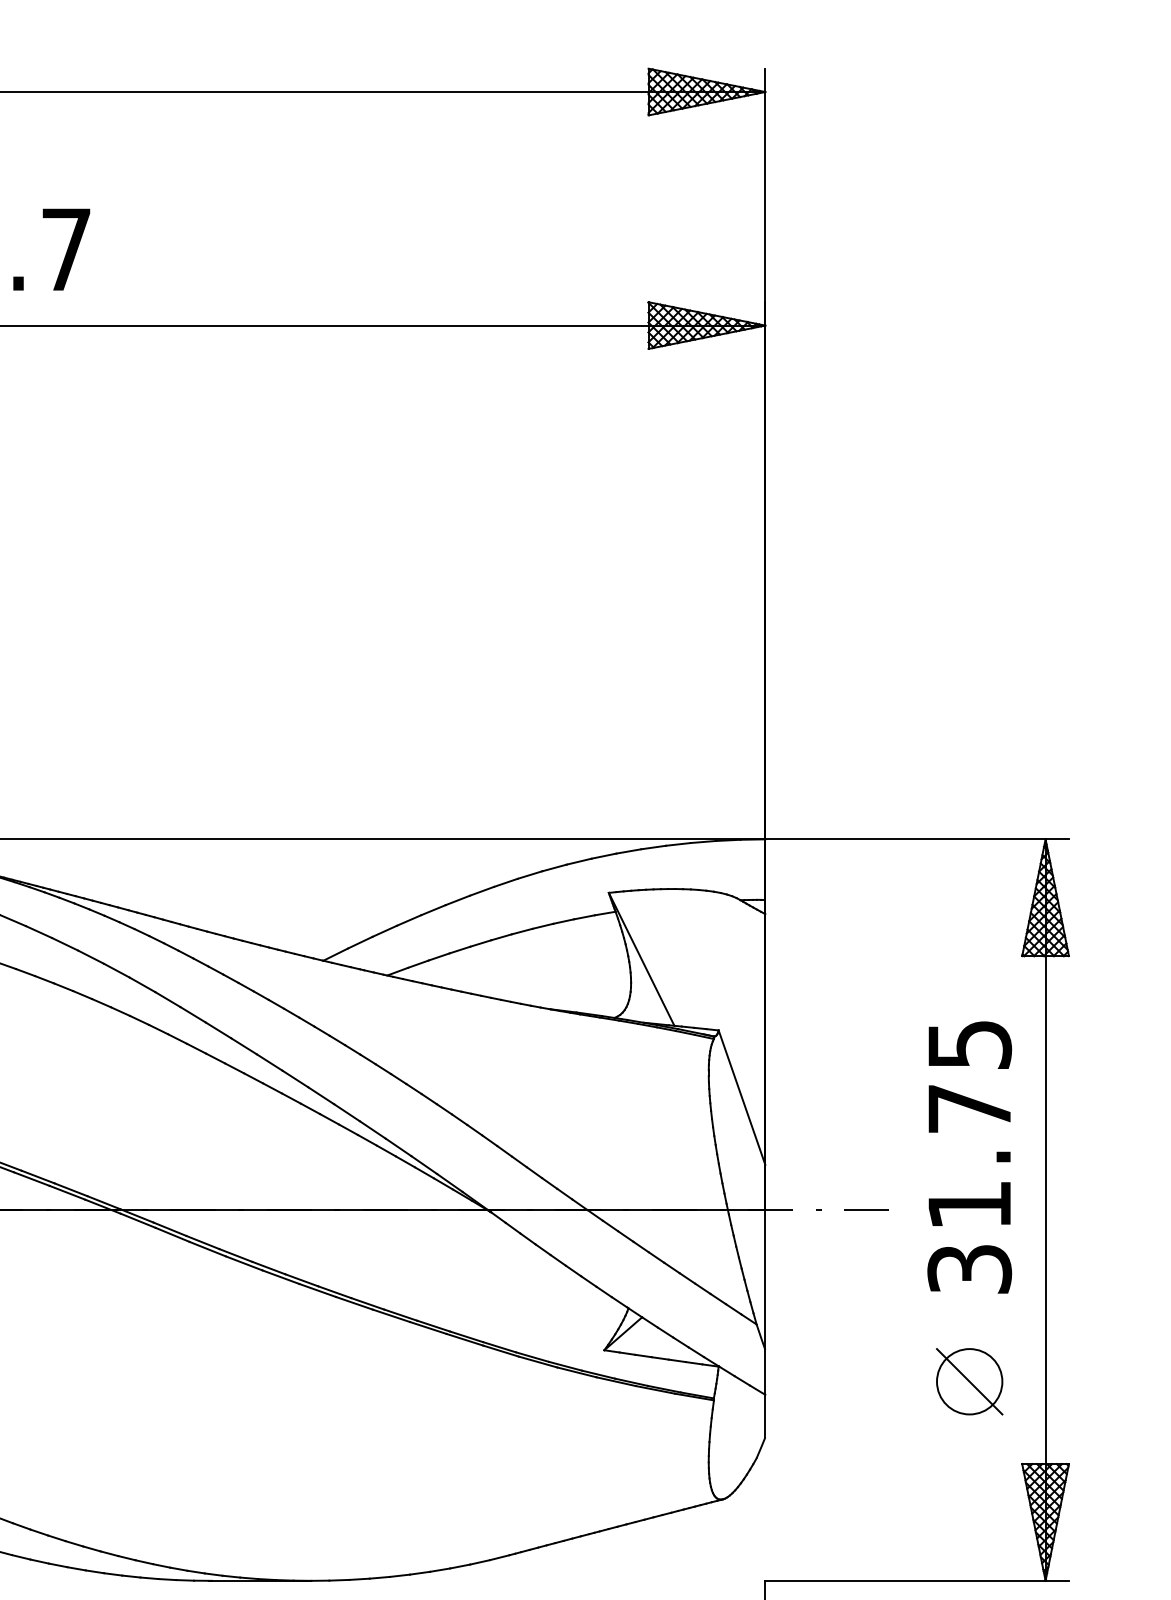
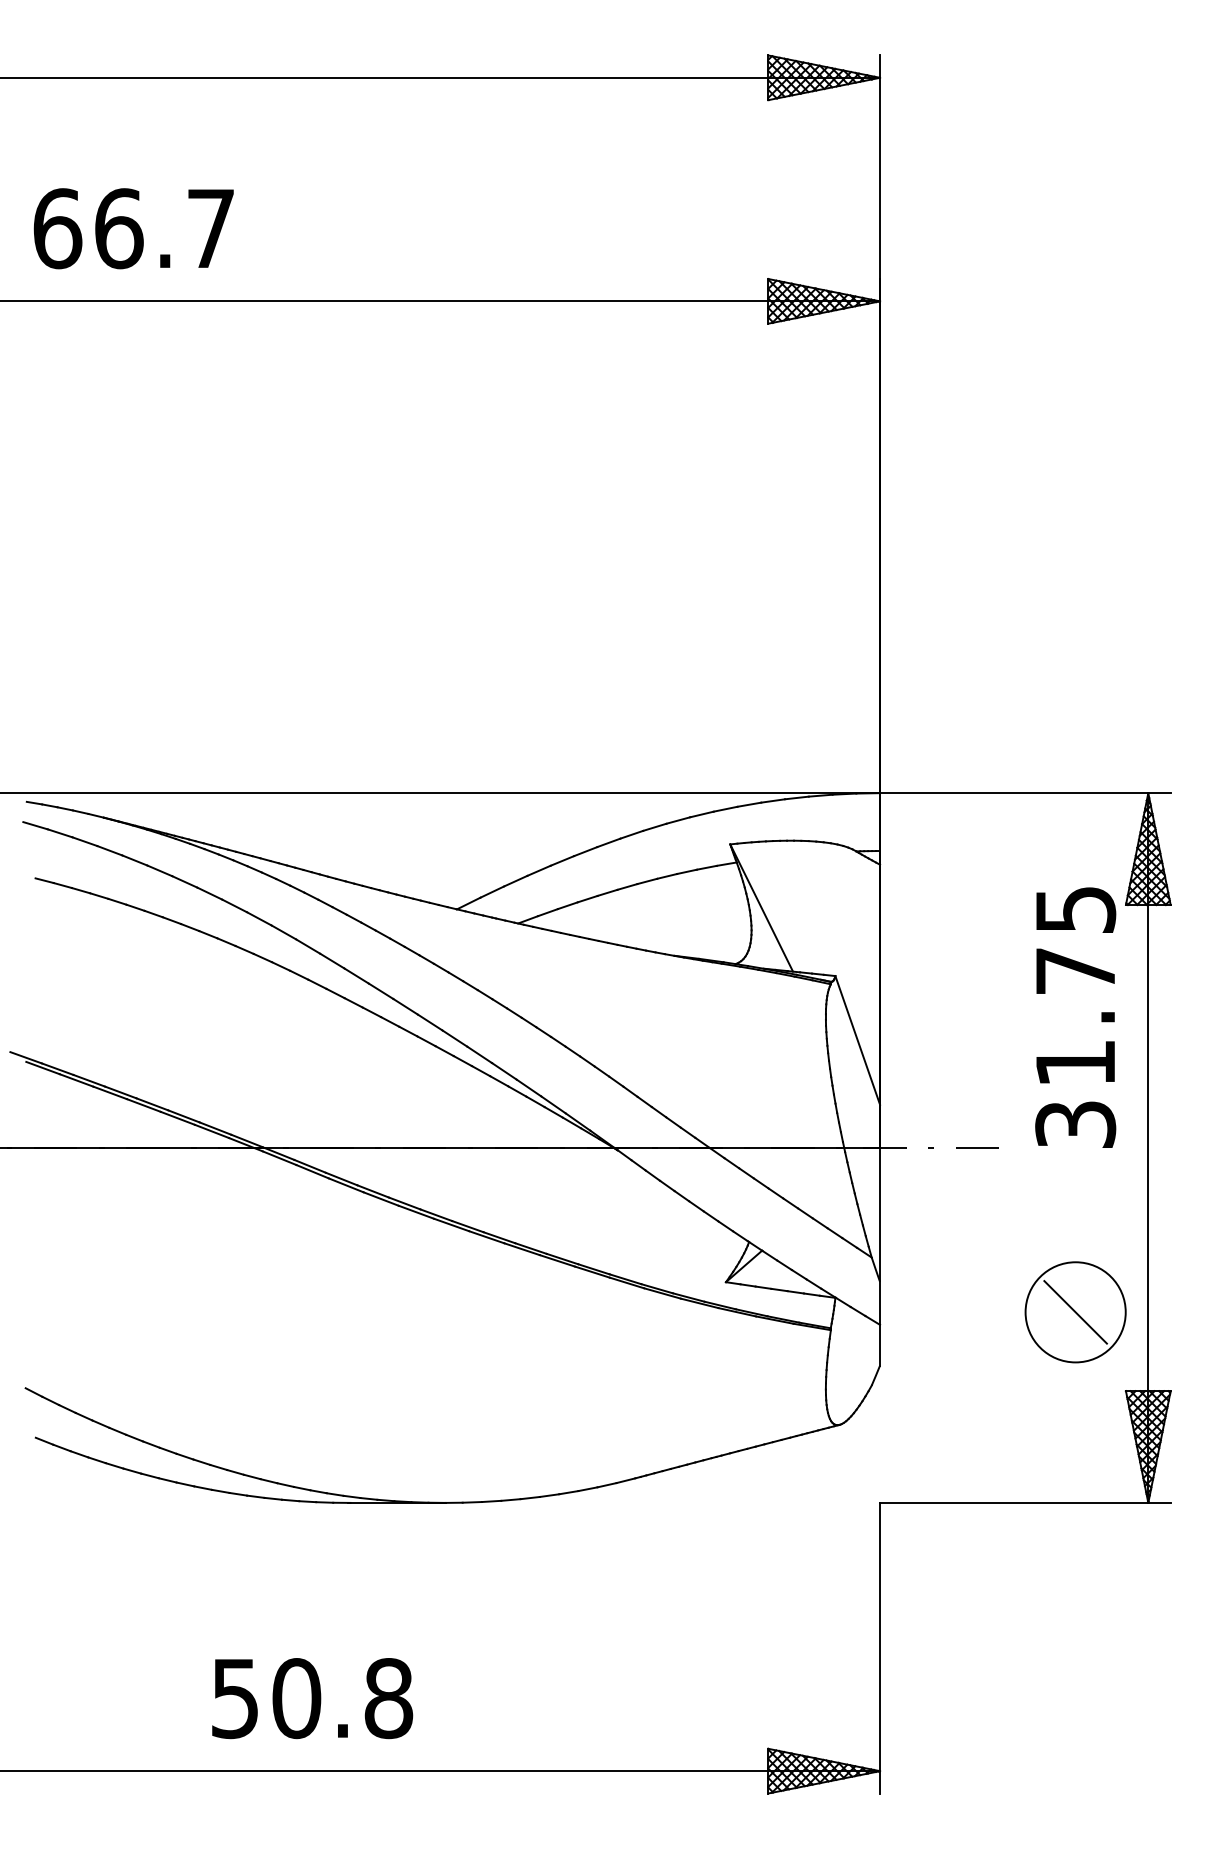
text: (969, 1157) -> (1075, 1017), moved
circle: (969, 1381) -> (1075, 1312), size x1.6

